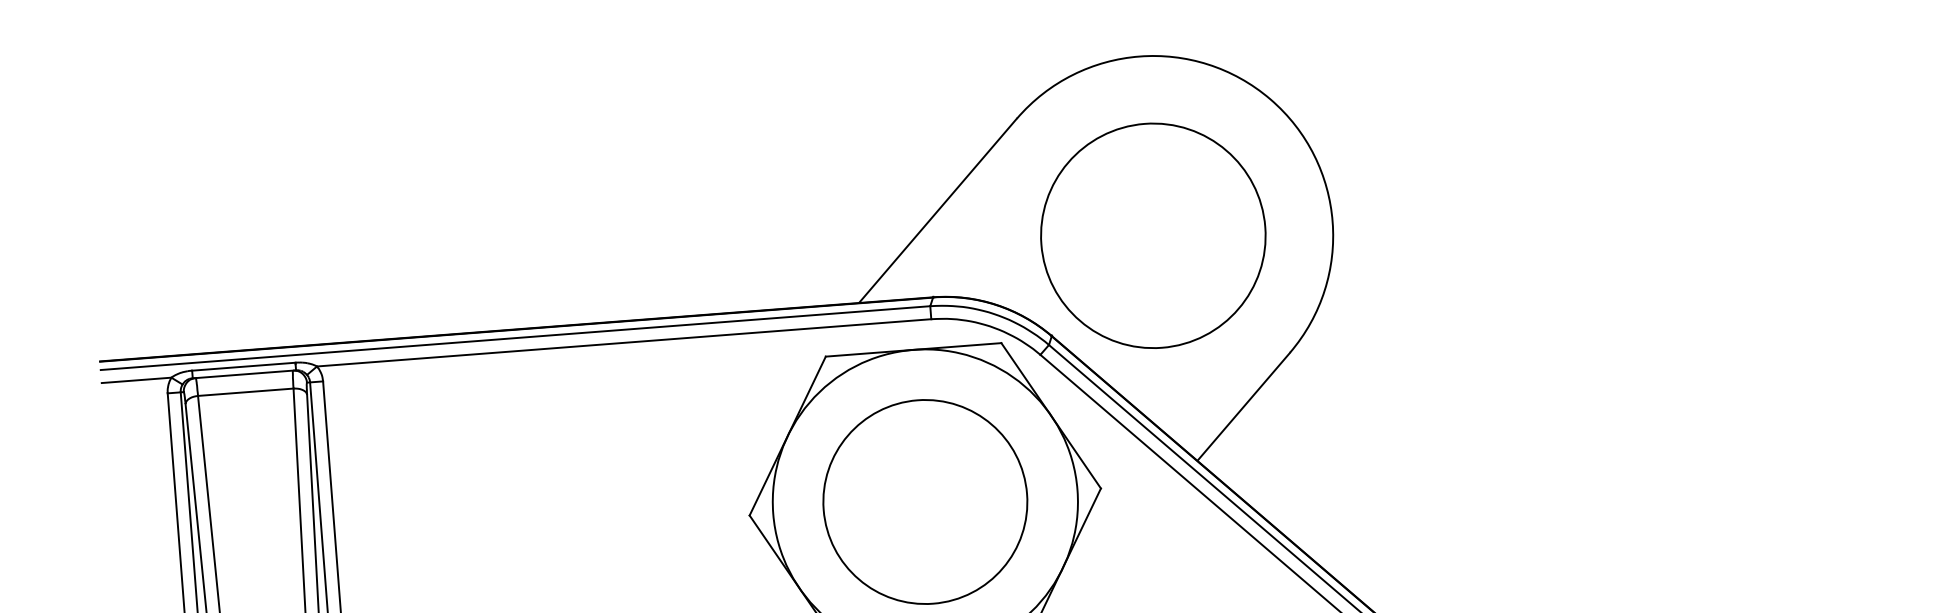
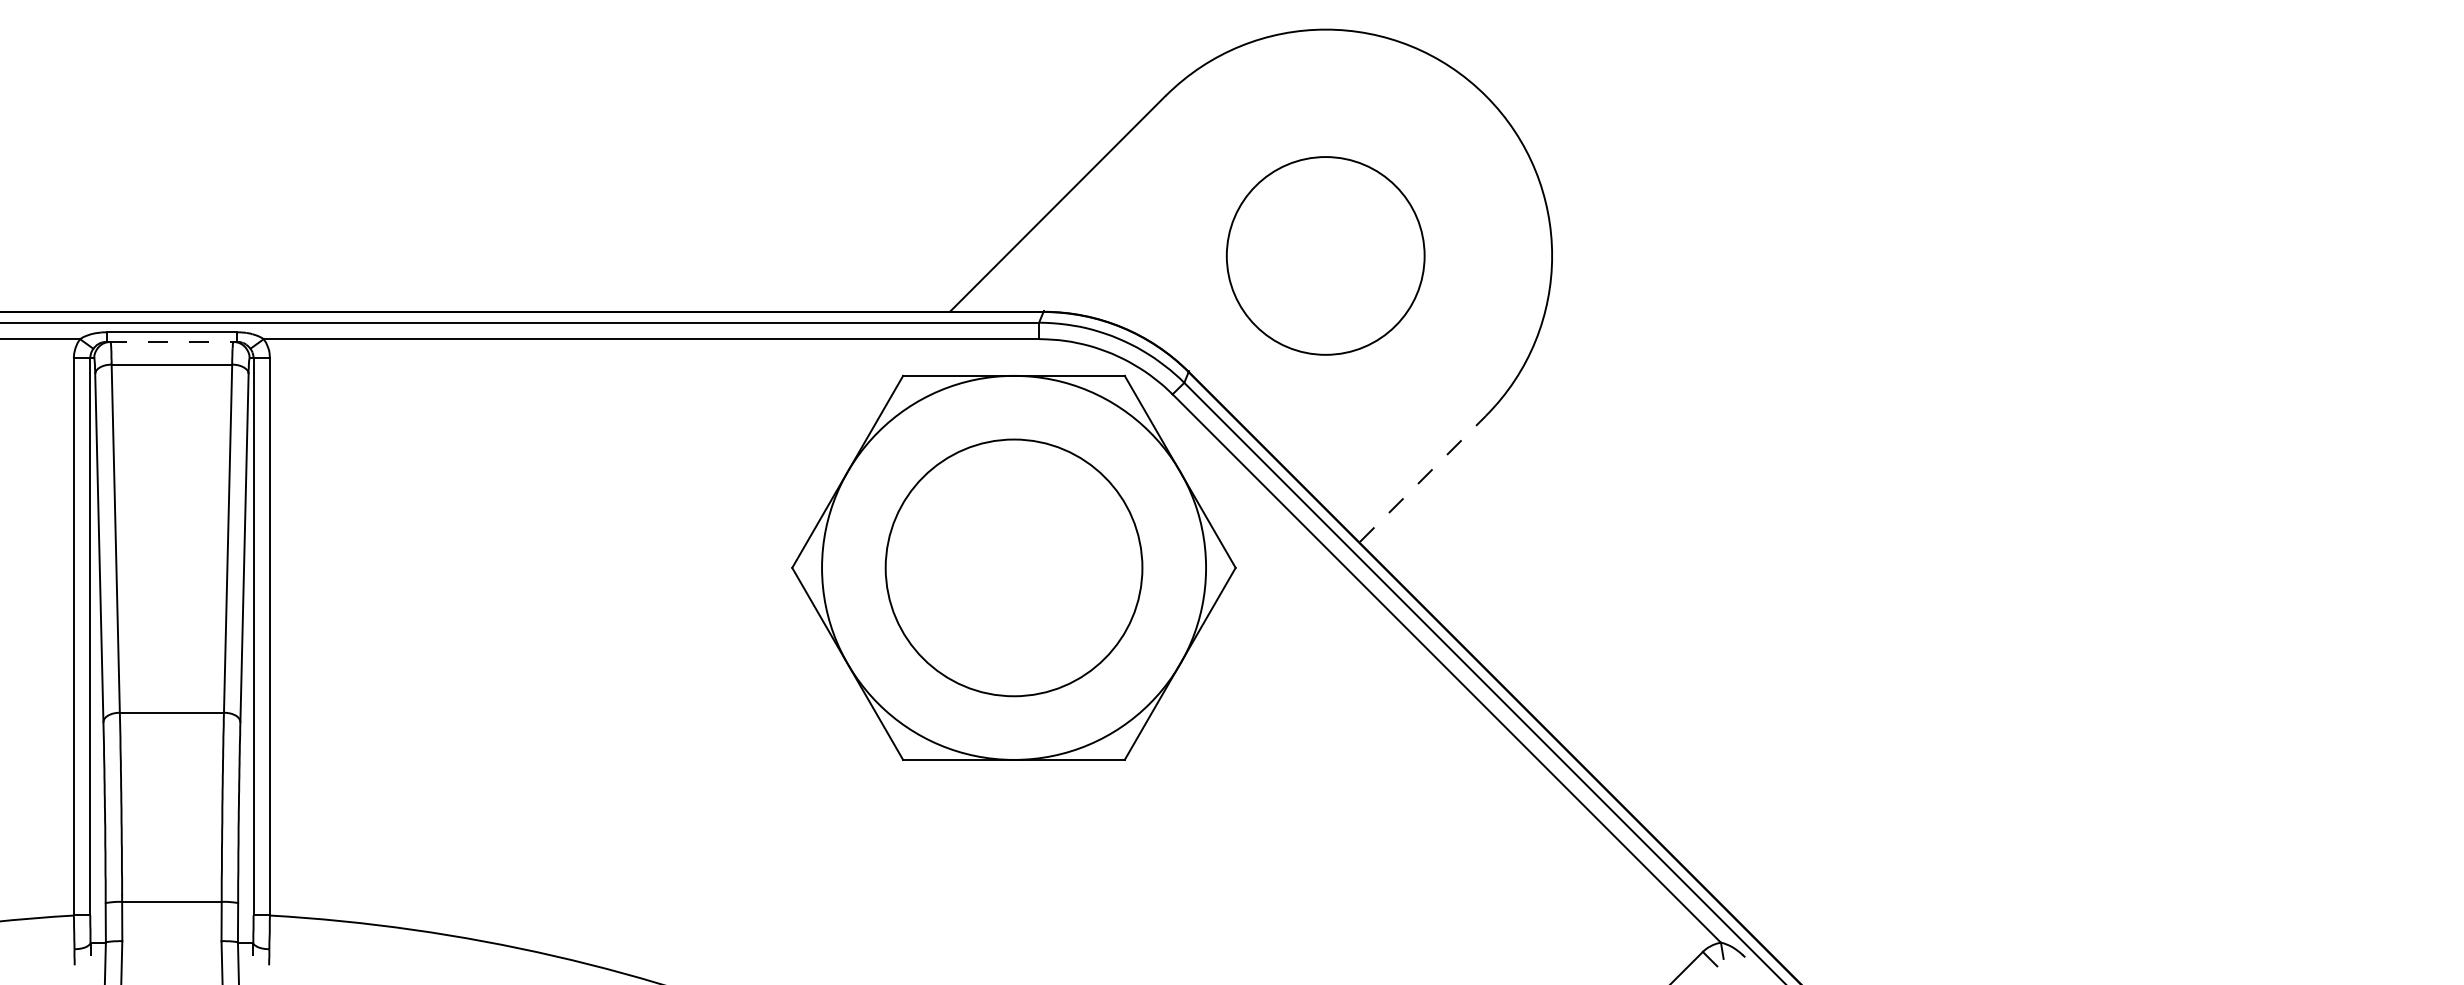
circle: (1153, 235) -> (1325, 255), size x0.7
line: (244, 373) -> (172, 341), solid -> dashed
line: (1244, 406) -> (1423, 478), solid -> dashed

